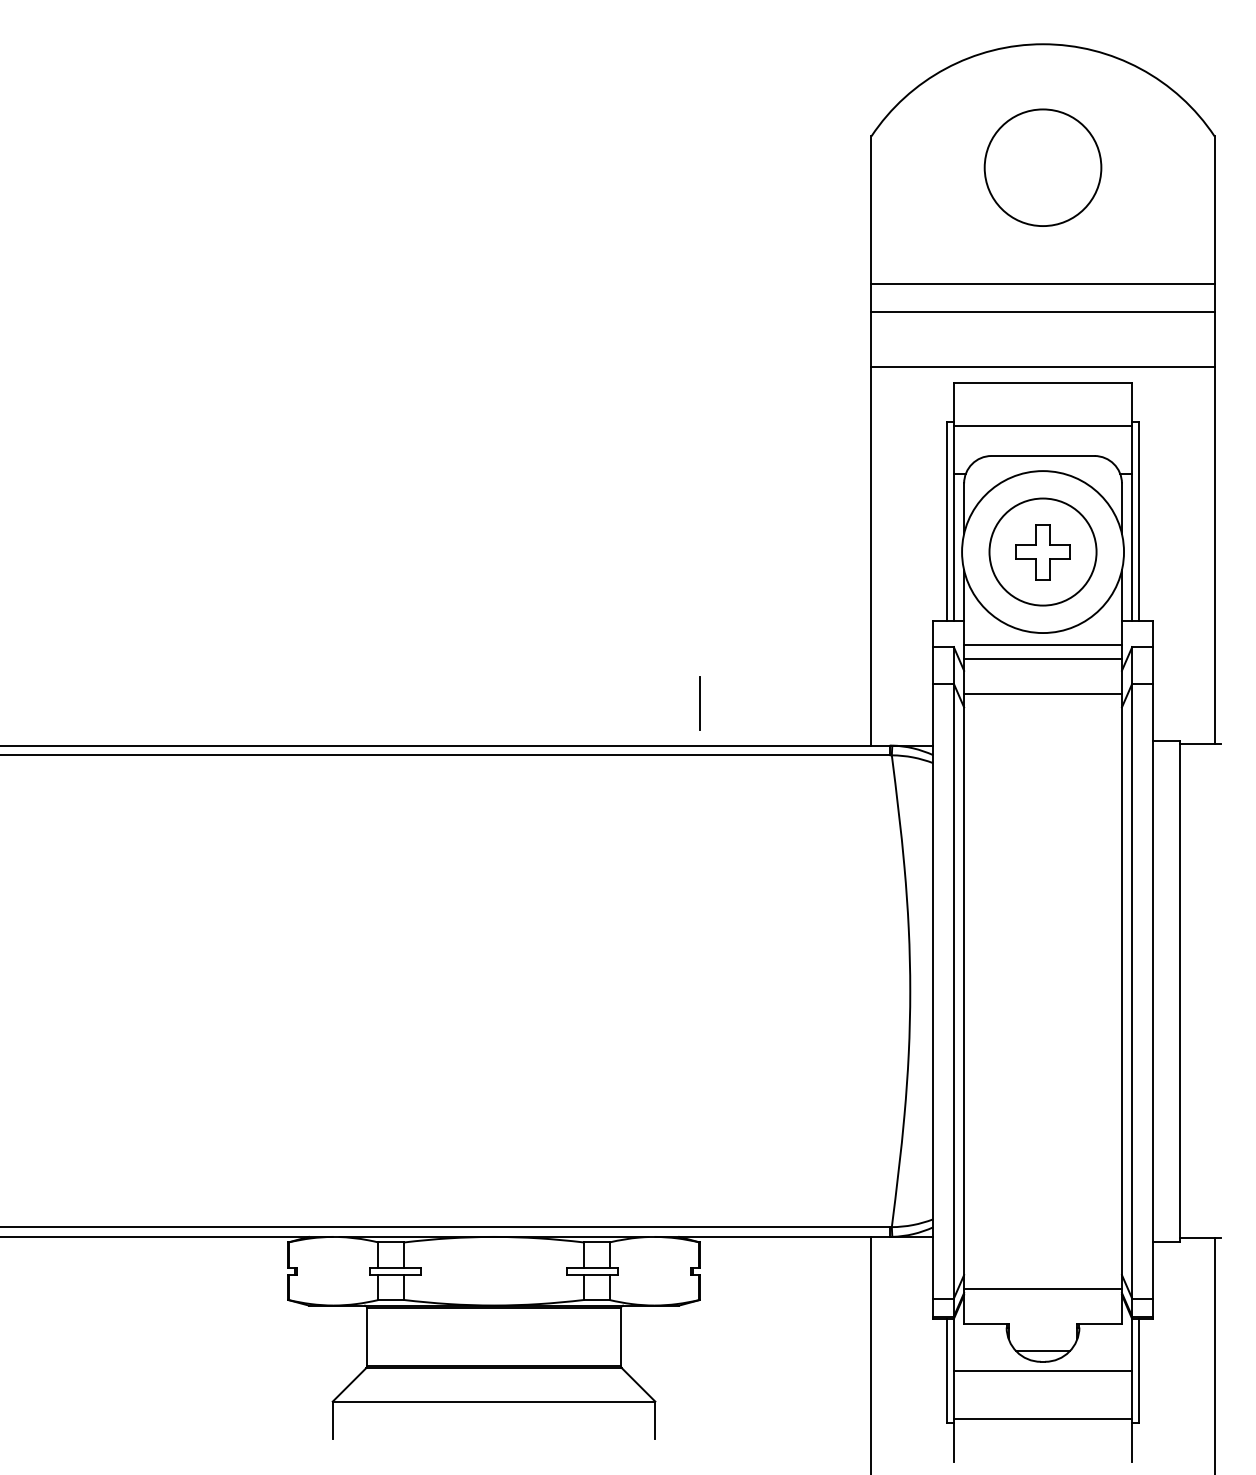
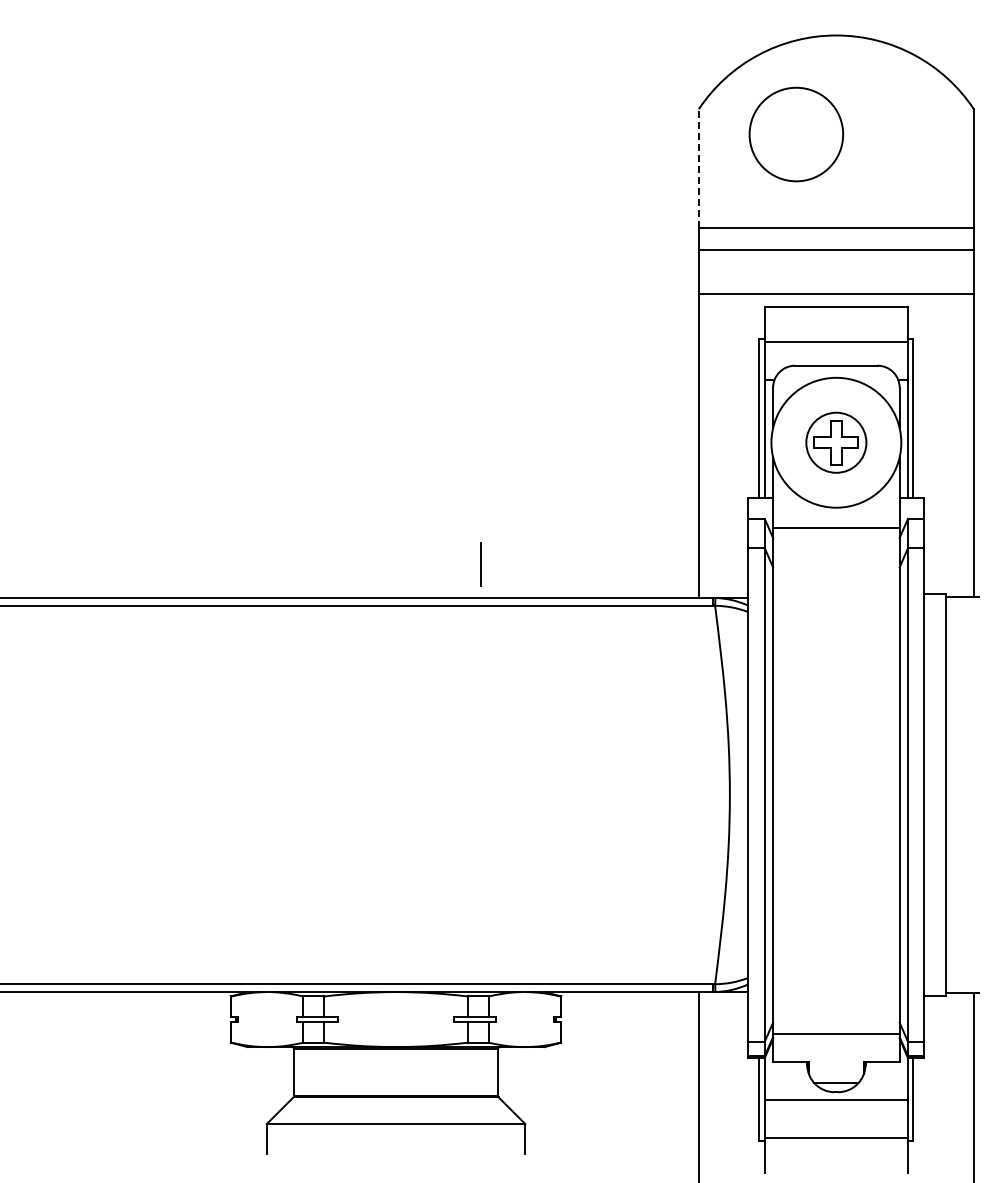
circle: (1043, 167) -> (796, 134), moved
line: (871, 210) -> (698, 168), solid -> dashed
circle: (1043, 551) -> (836, 442), size x0.7
line: (1043, 645) -> (836, 517), removed
line: (1043, 693) -> (836, 556), removed
line: (699, 703) -> (480, 564), moved

